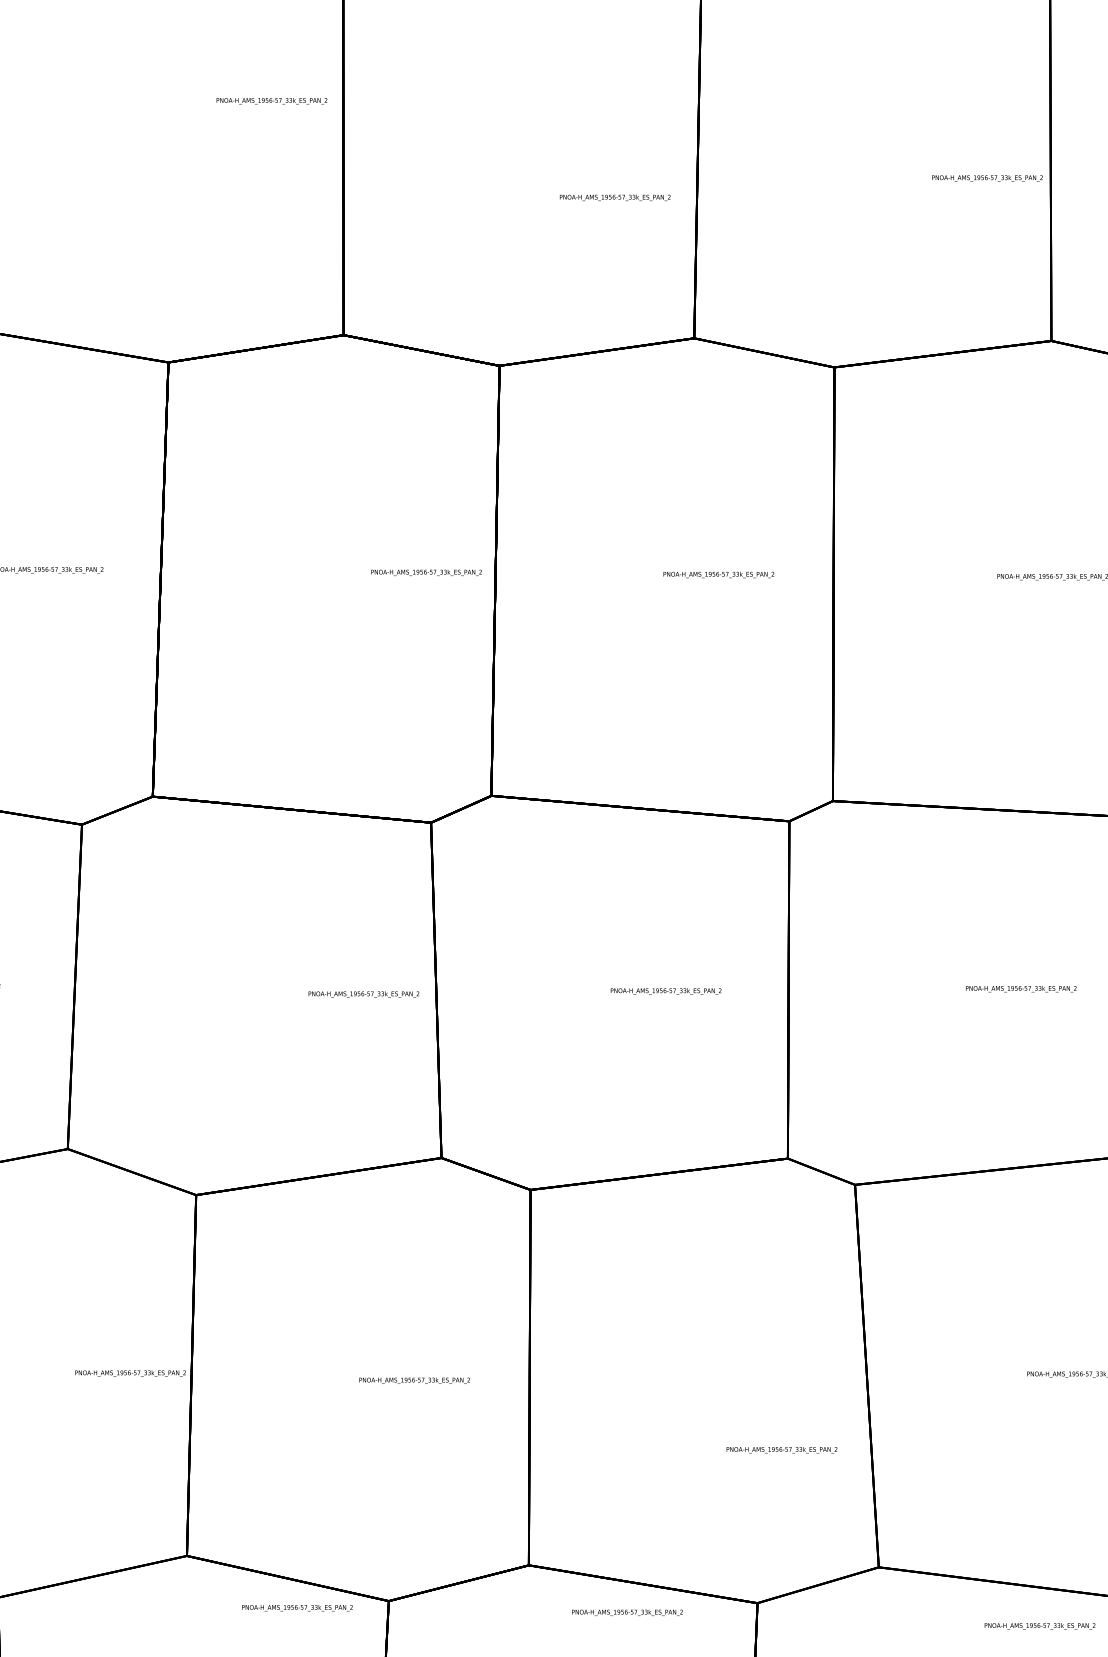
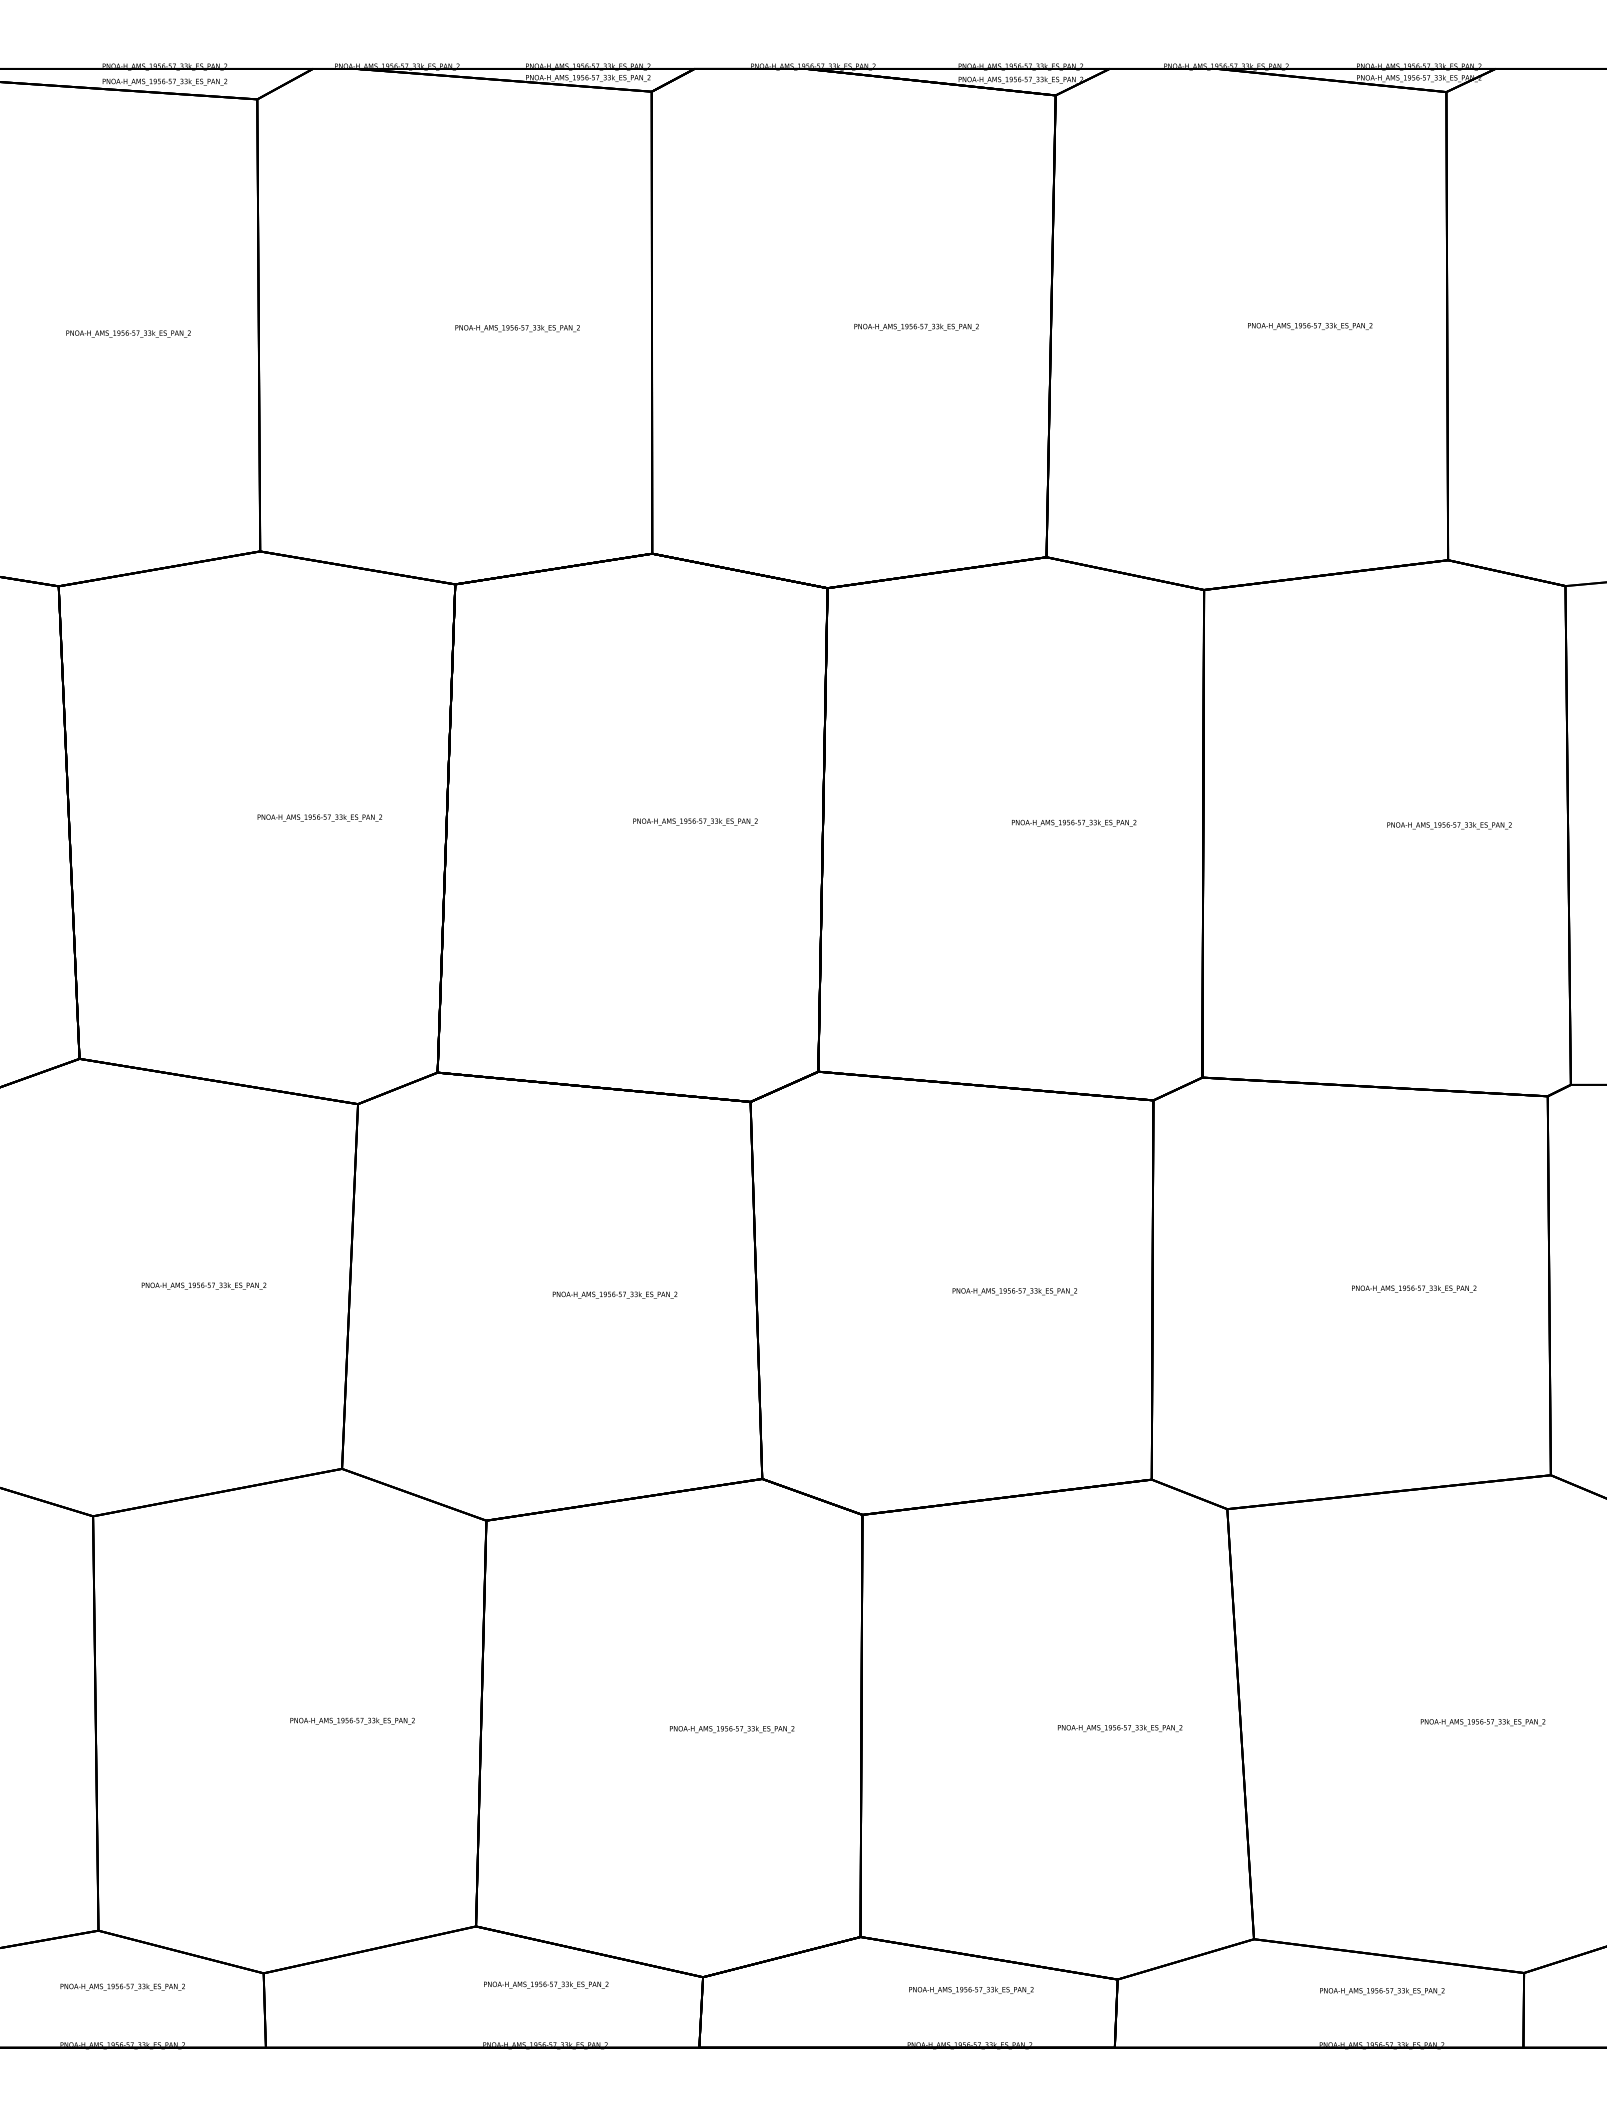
text: (271, 101) -> (517, 328), moved
text: (987, 177) -> (1310, 325), moved
text: (615, 197) -> (916, 326), moved
text: (426, 572) -> (695, 821), moved
text: (363, 993) -> (614, 1294), moved
text: (130, 1372) -> (352, 1720), moved
text: (782, 1450) -> (1120, 1728), moved
text: (297, 1607) -> (546, 1984), moved
text: (1040, 1626) -> (1382, 1991), moved

